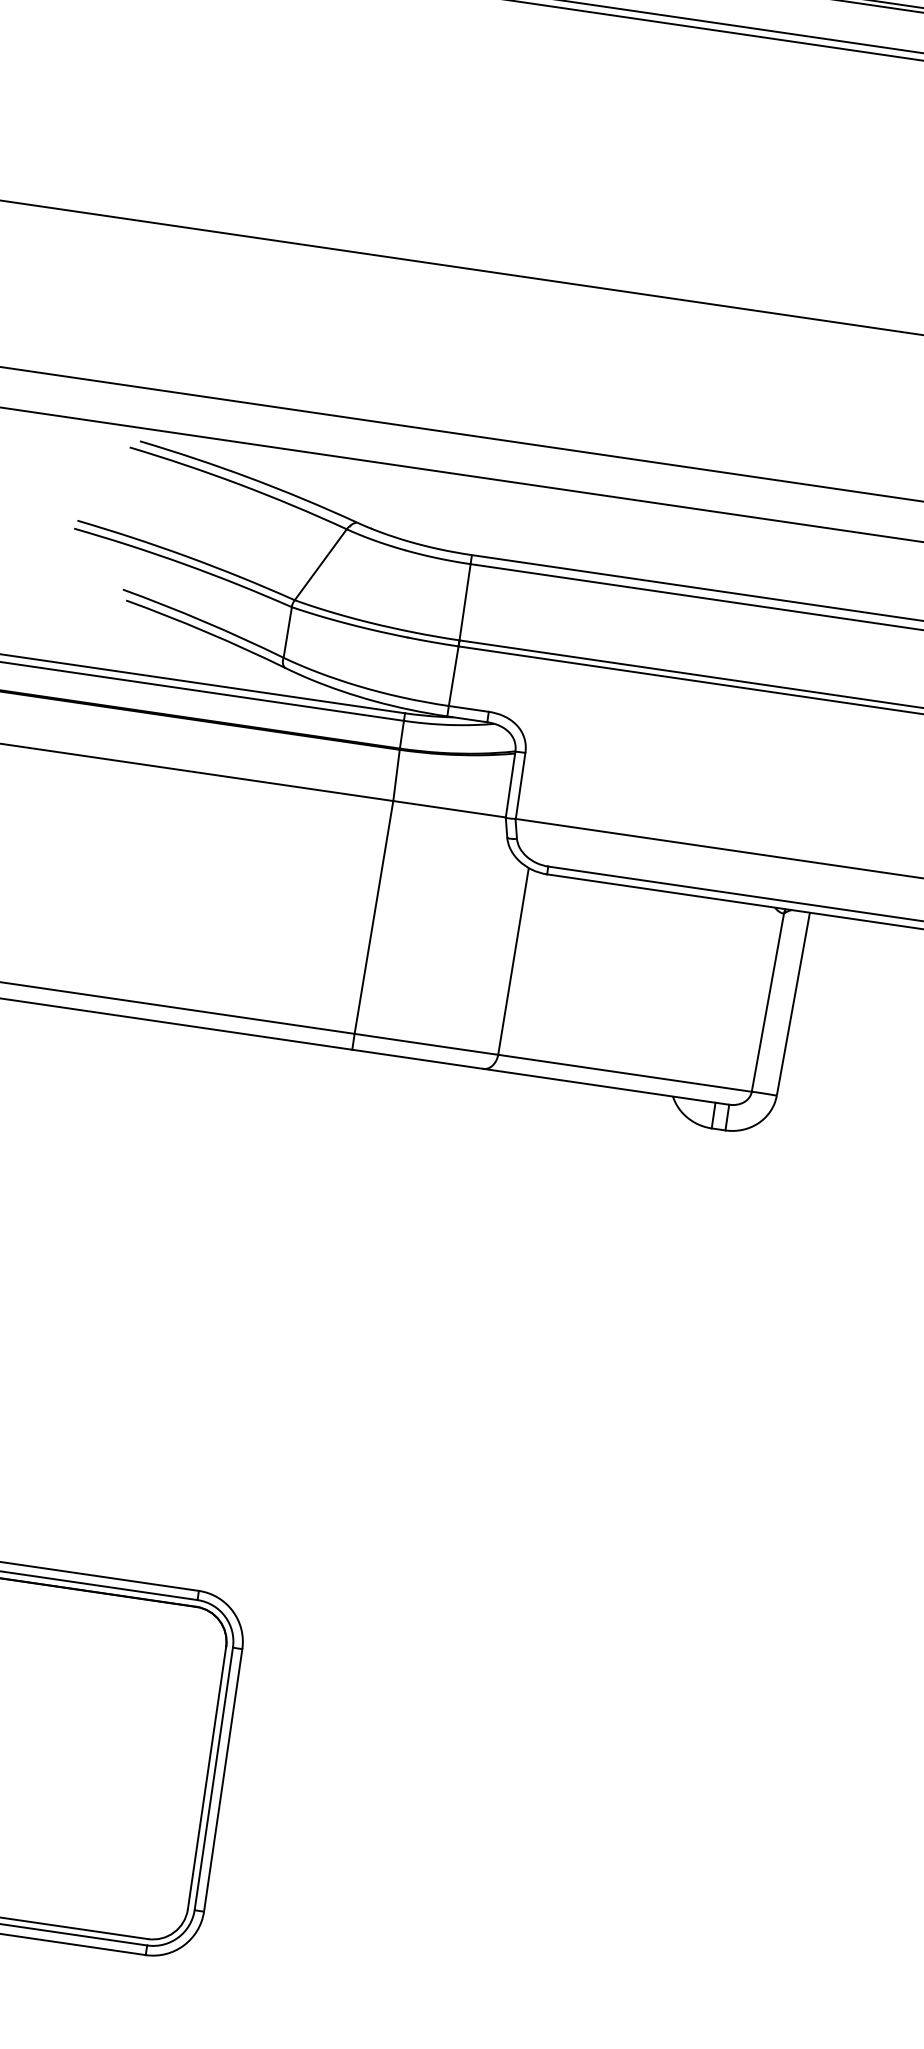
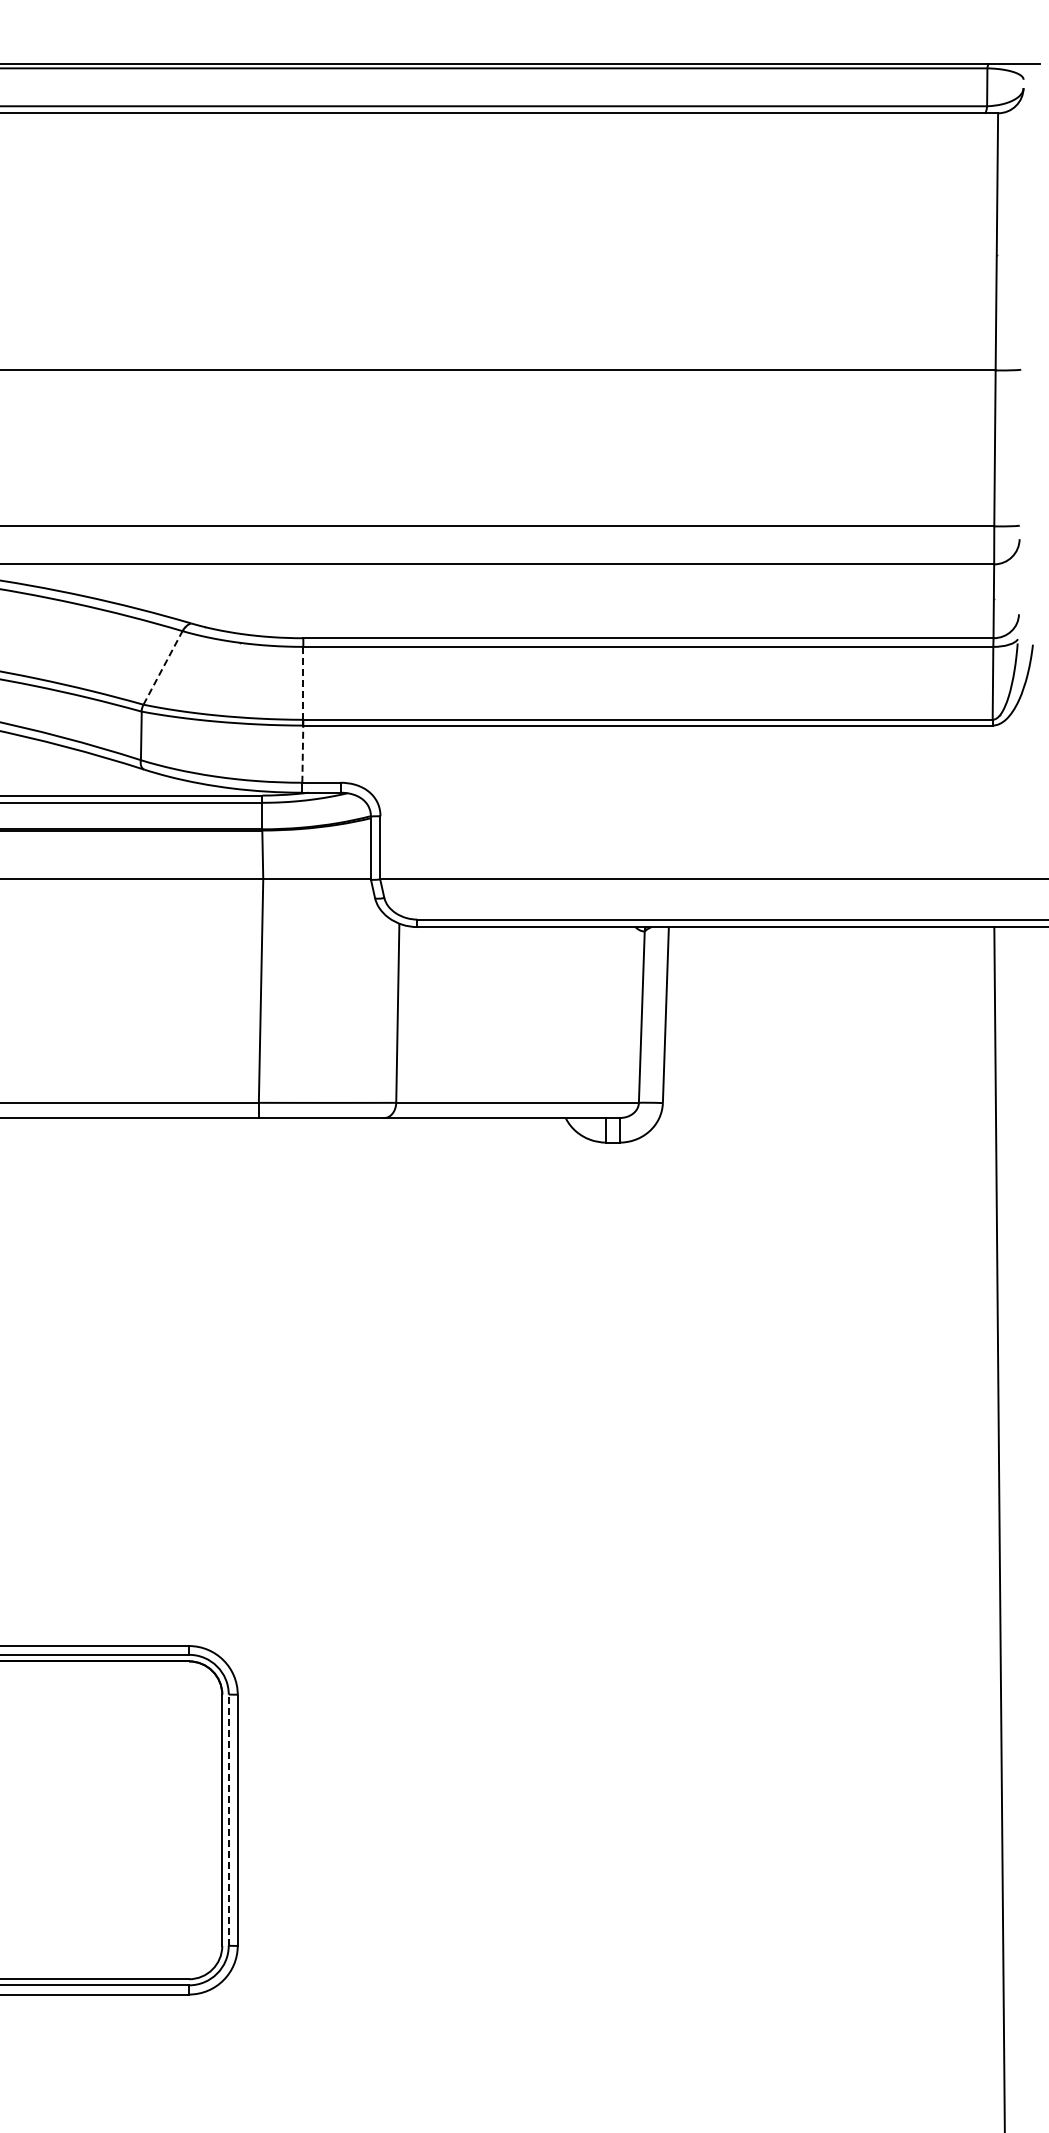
line: (321, 564) -> (163, 667), solid -> dashed
line: (465, 601) -> (303, 682), solid -> dashed
line: (453, 676) -> (302, 754), solid -> dashed
line: (213, 1779) -> (228, 1820), solid -> dashed

